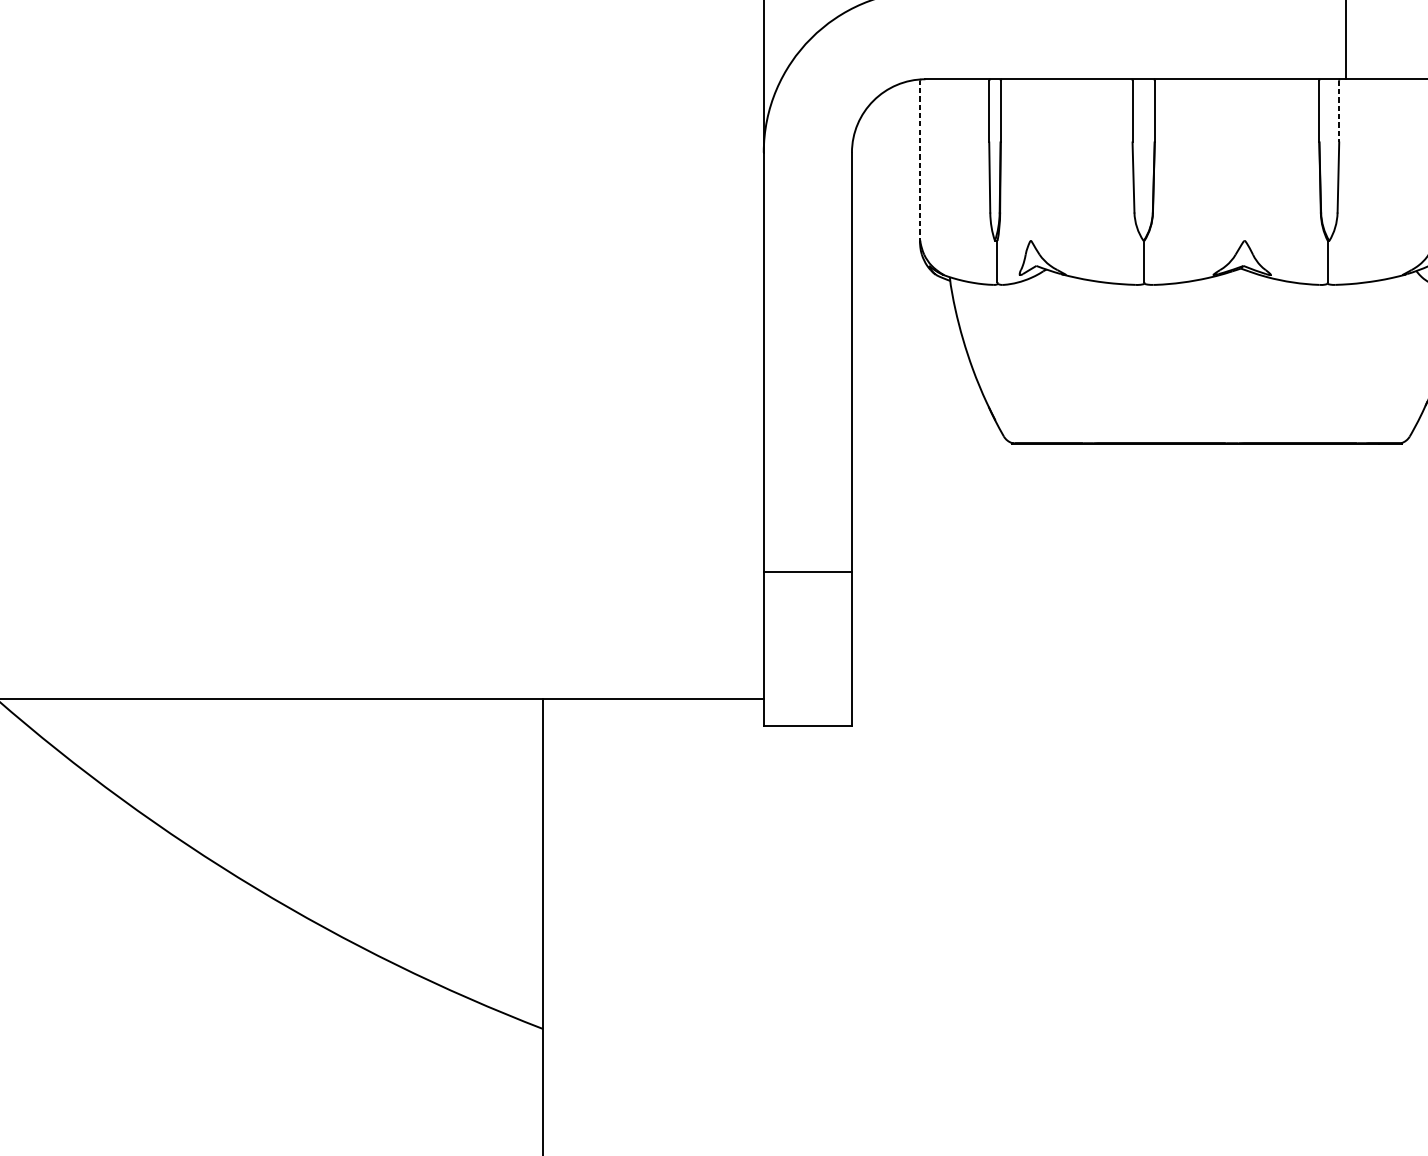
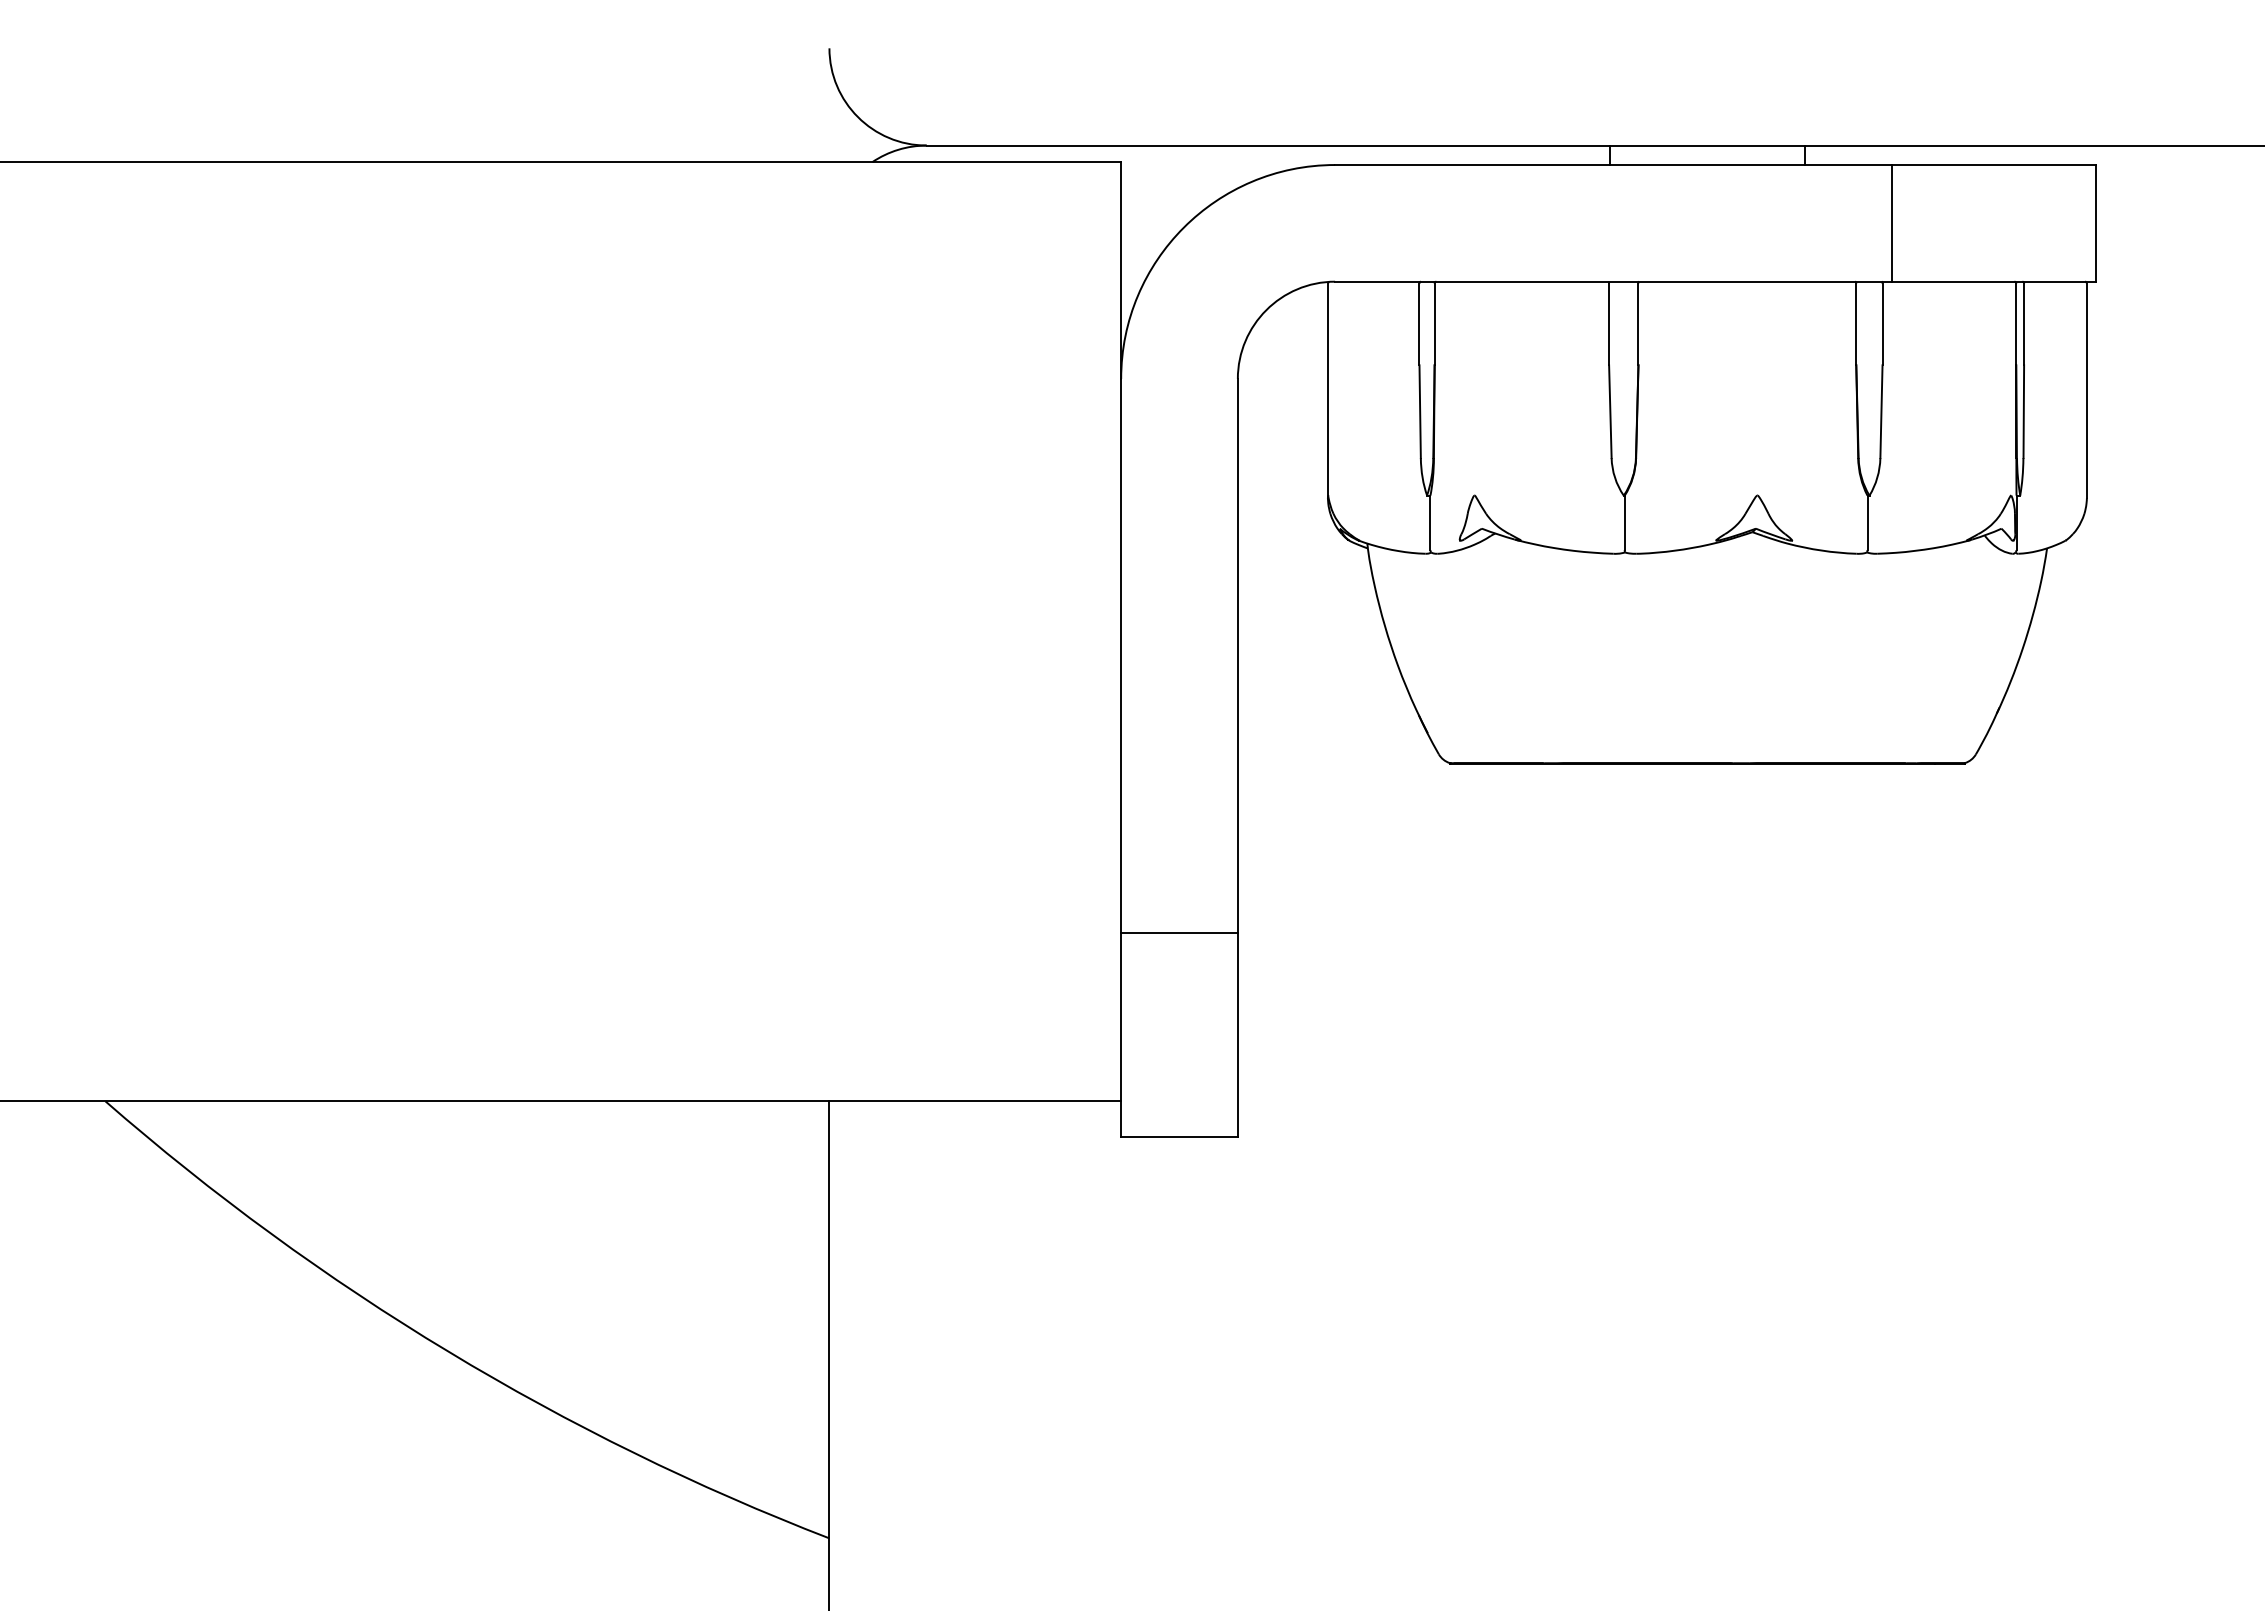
line: (1339, 111) -> (1882, 324), dashed -> solid
line: (920, 161) -> (1328, 390), dashed -> solid

